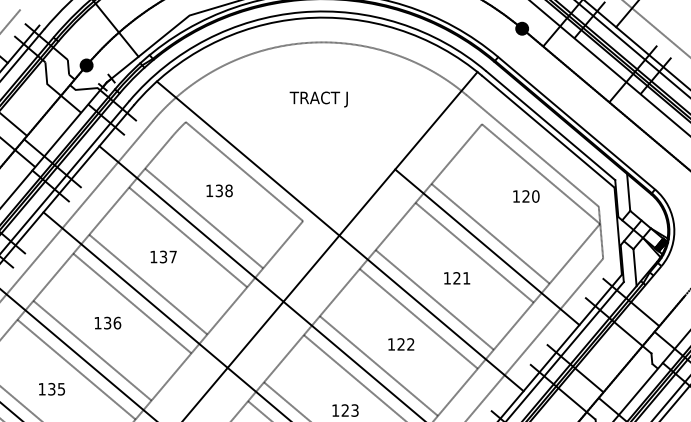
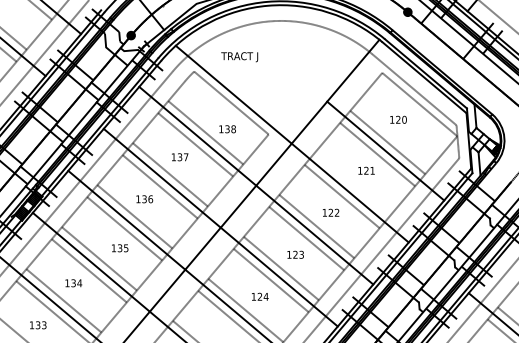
text: (318, 99) -> (239, 57), moved
text: (219, 191) -> (227, 129), moved
text: (526, 195) -> (398, 119), moved
line: (433, 299) -> (351, 184), removed
text: (52, 389) -> (120, 248), moved

